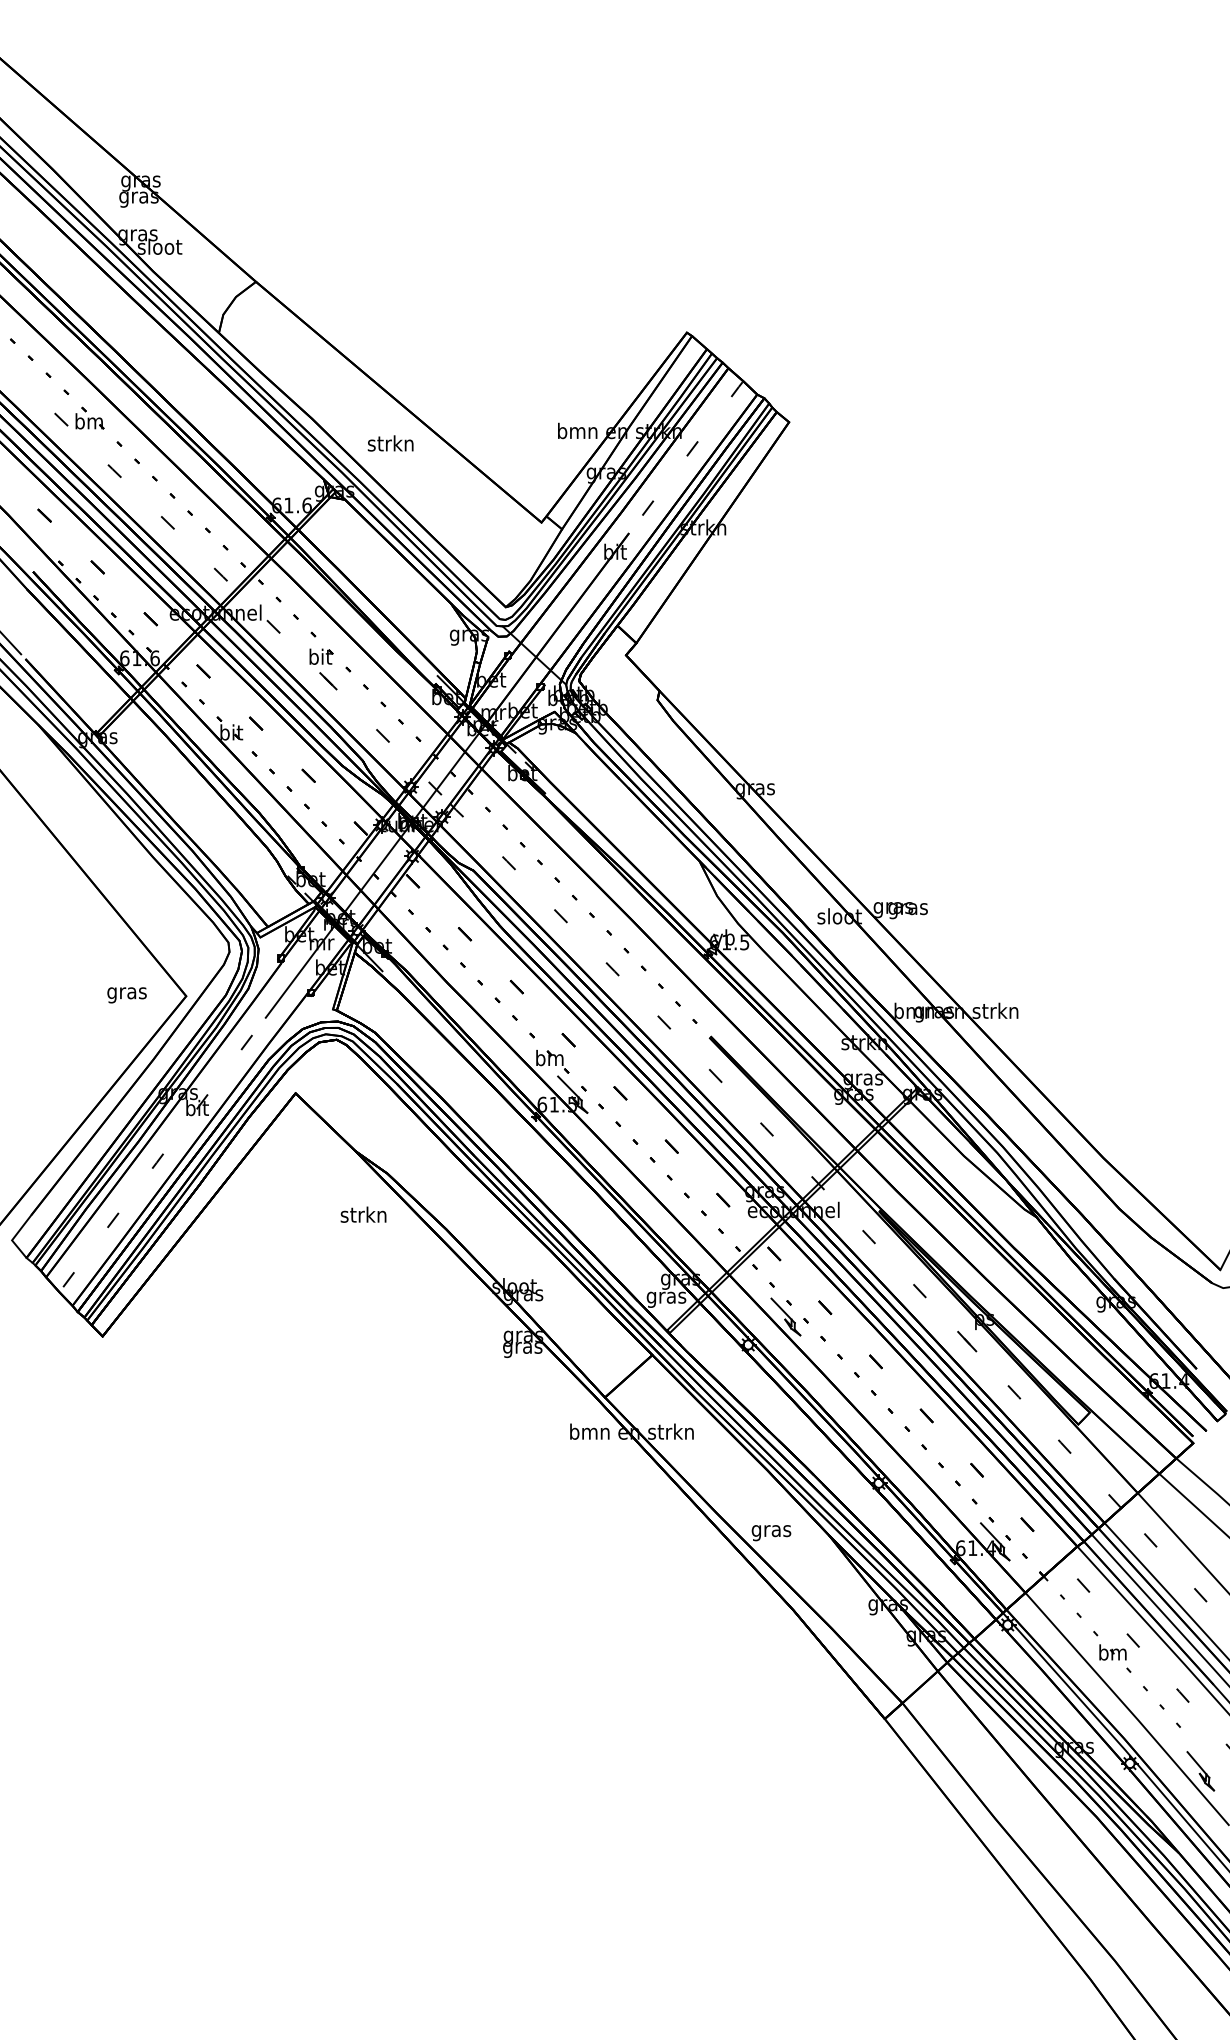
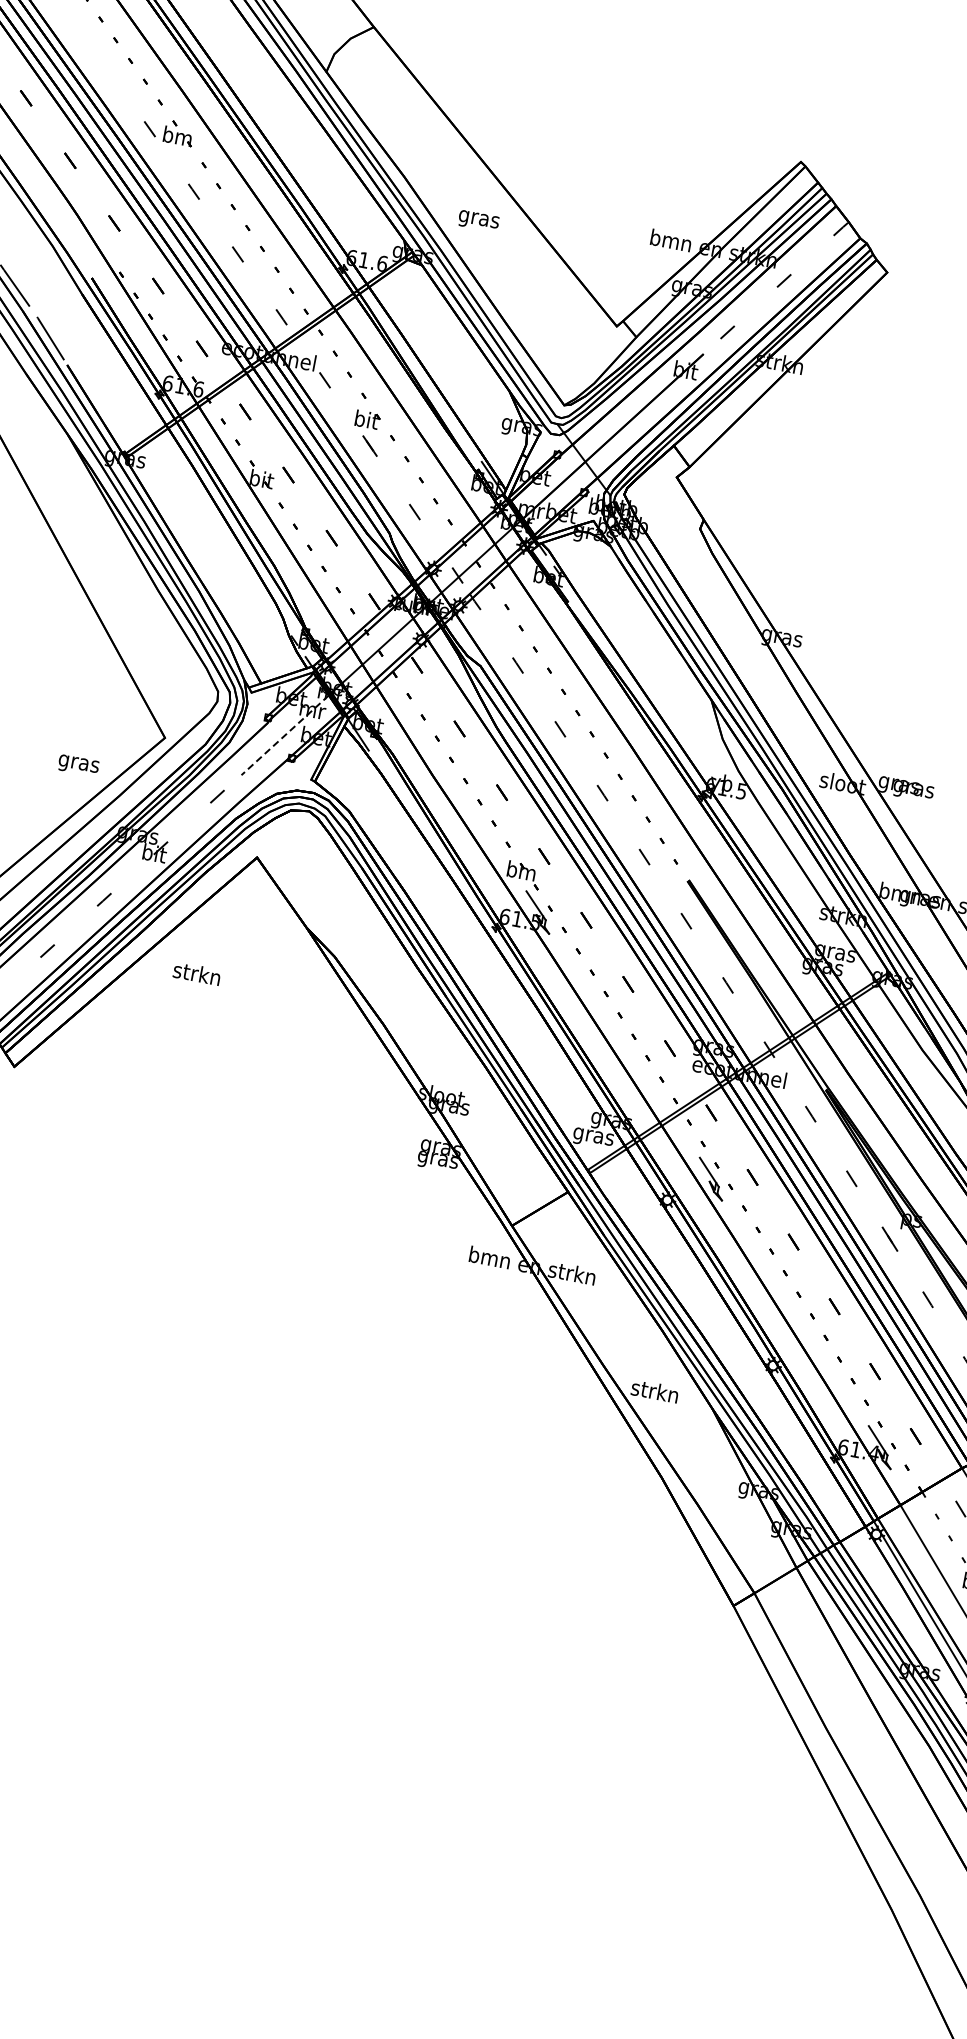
text: (390, 445) -> (478, 219), strkn -> gras
line: (299, 972) -> (284, 735), solid -> dashed
text: (126, 995) -> (77, 765), moved
text: (363, 1214) -> (197, 973), moved
text: (770, 1530) -> (654, 1392), gras -> strkn

